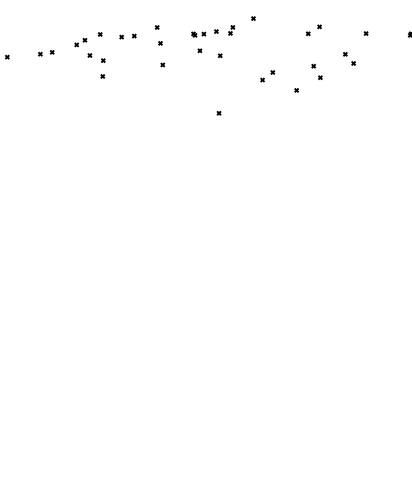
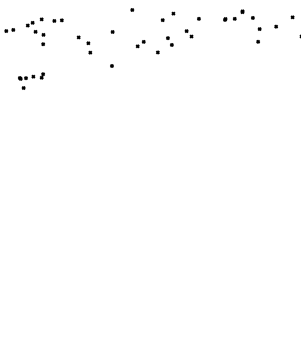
part: (312, 29) -> (167, 16), size x1.6
part: (159, 34) -> (89, 47), moved
part: (213, 38) -> (31, 80), moved

